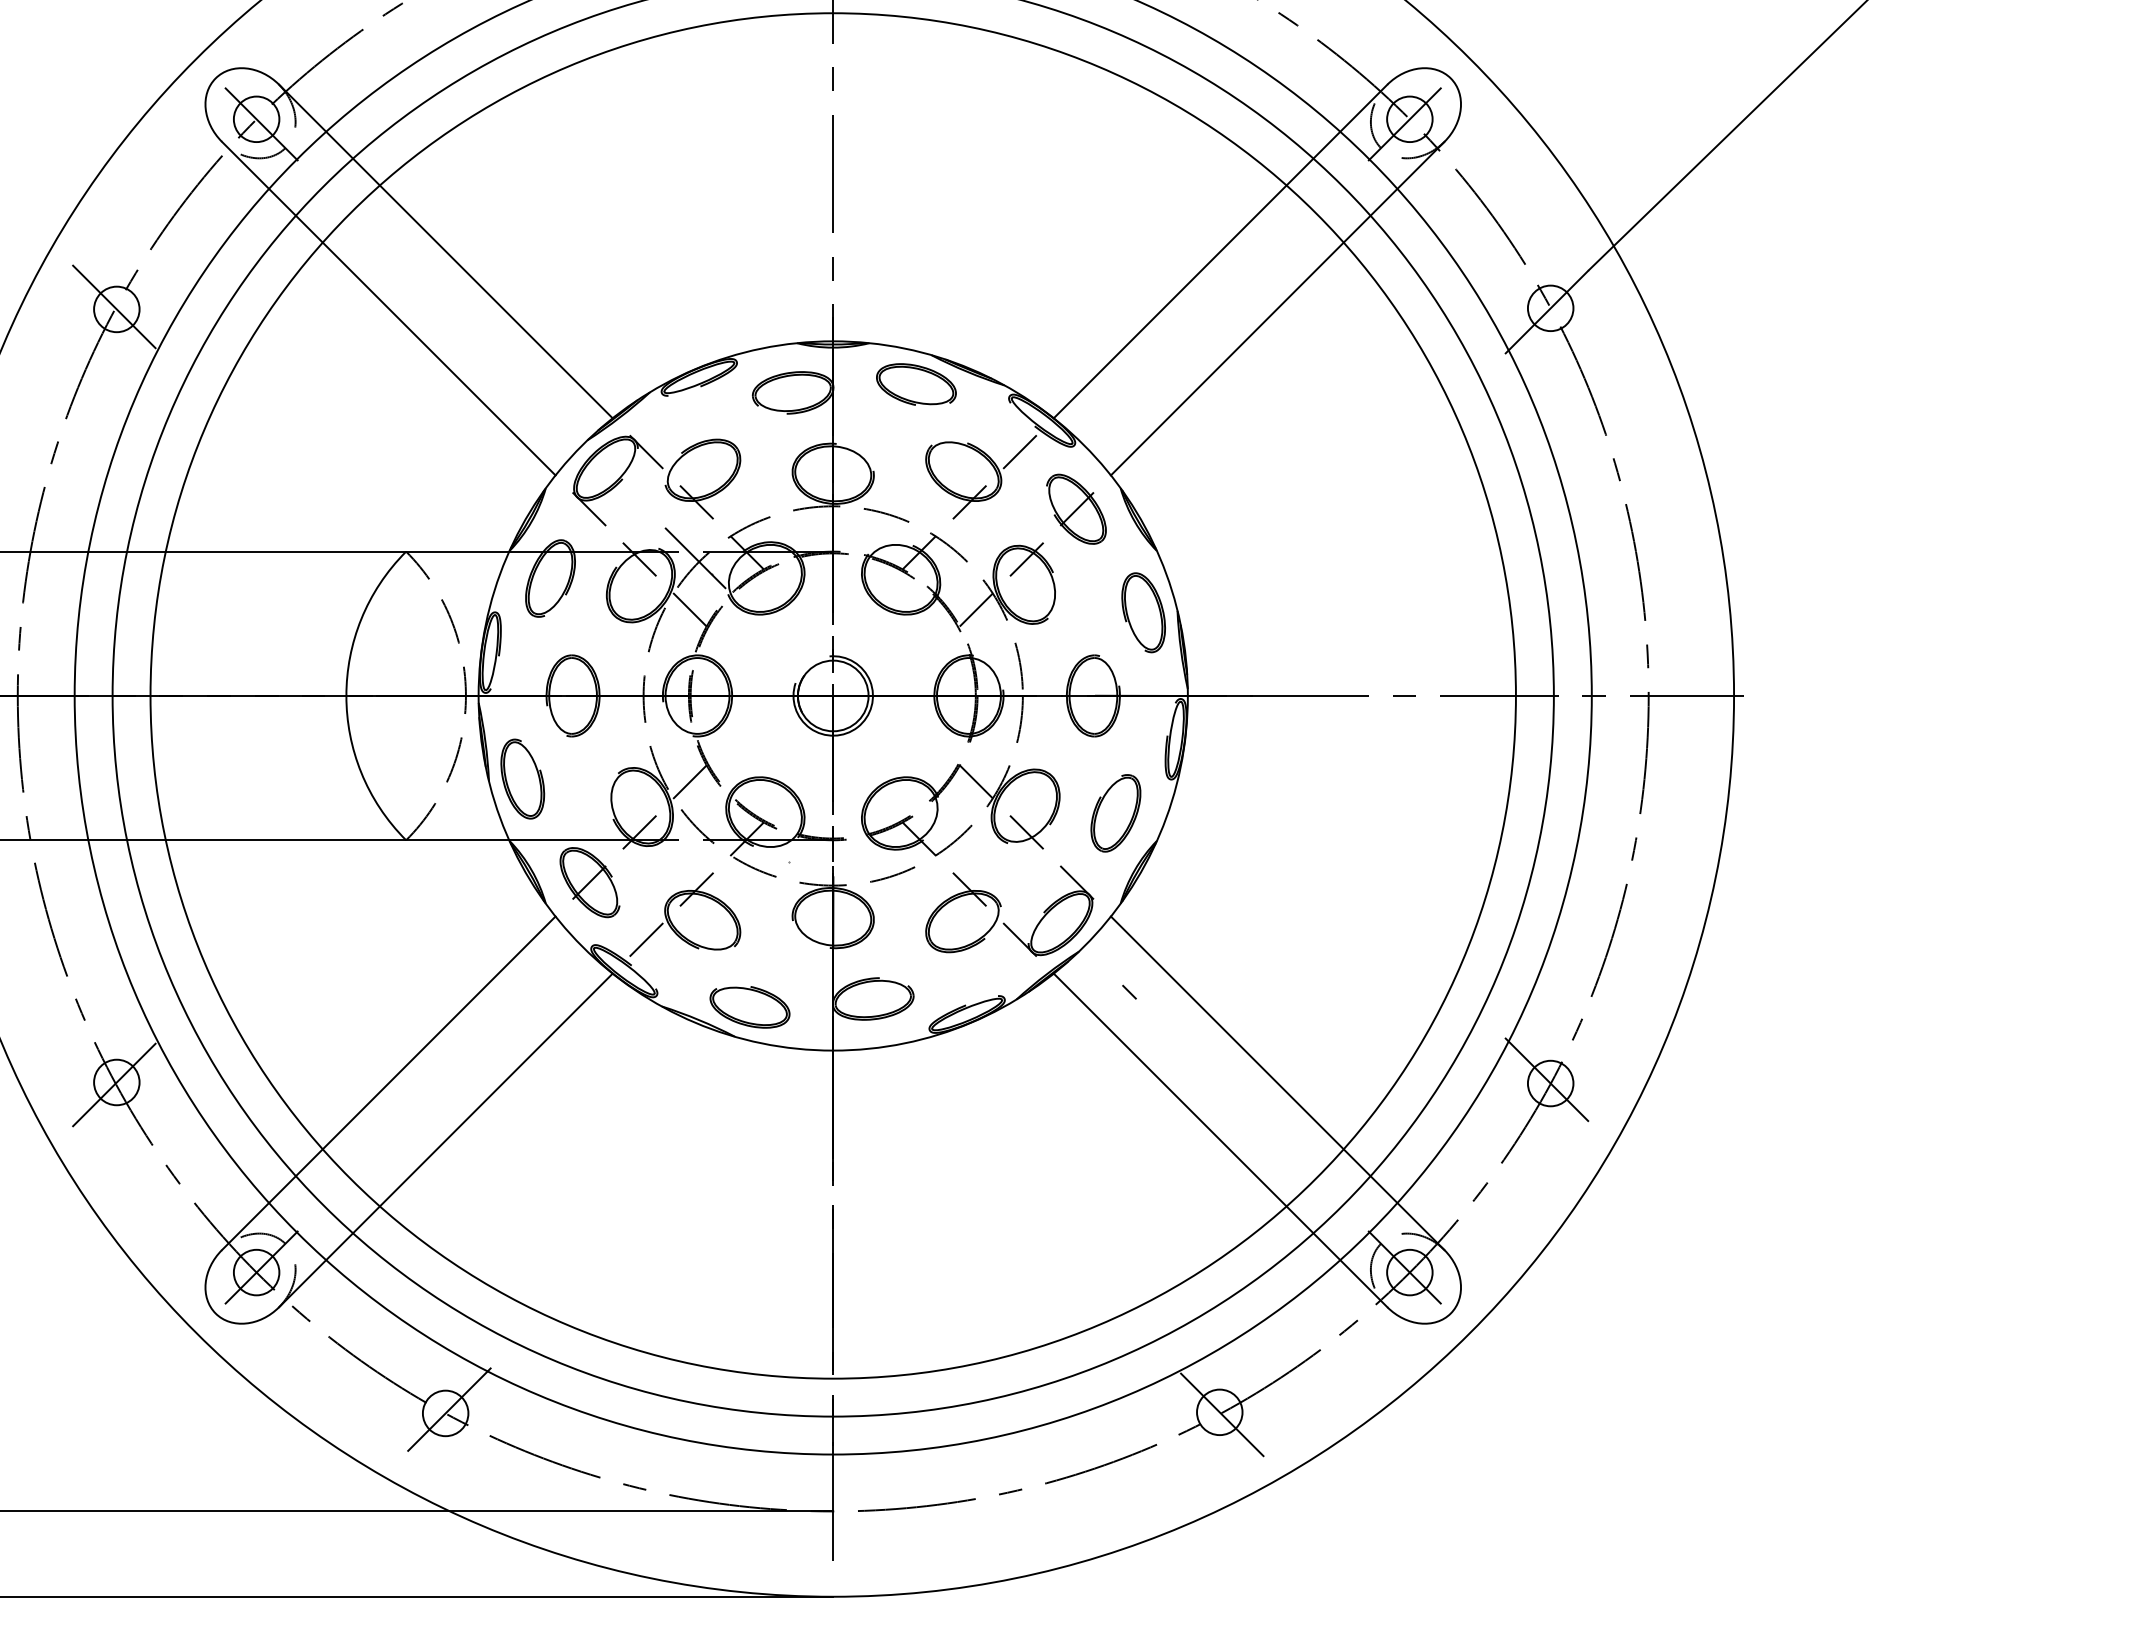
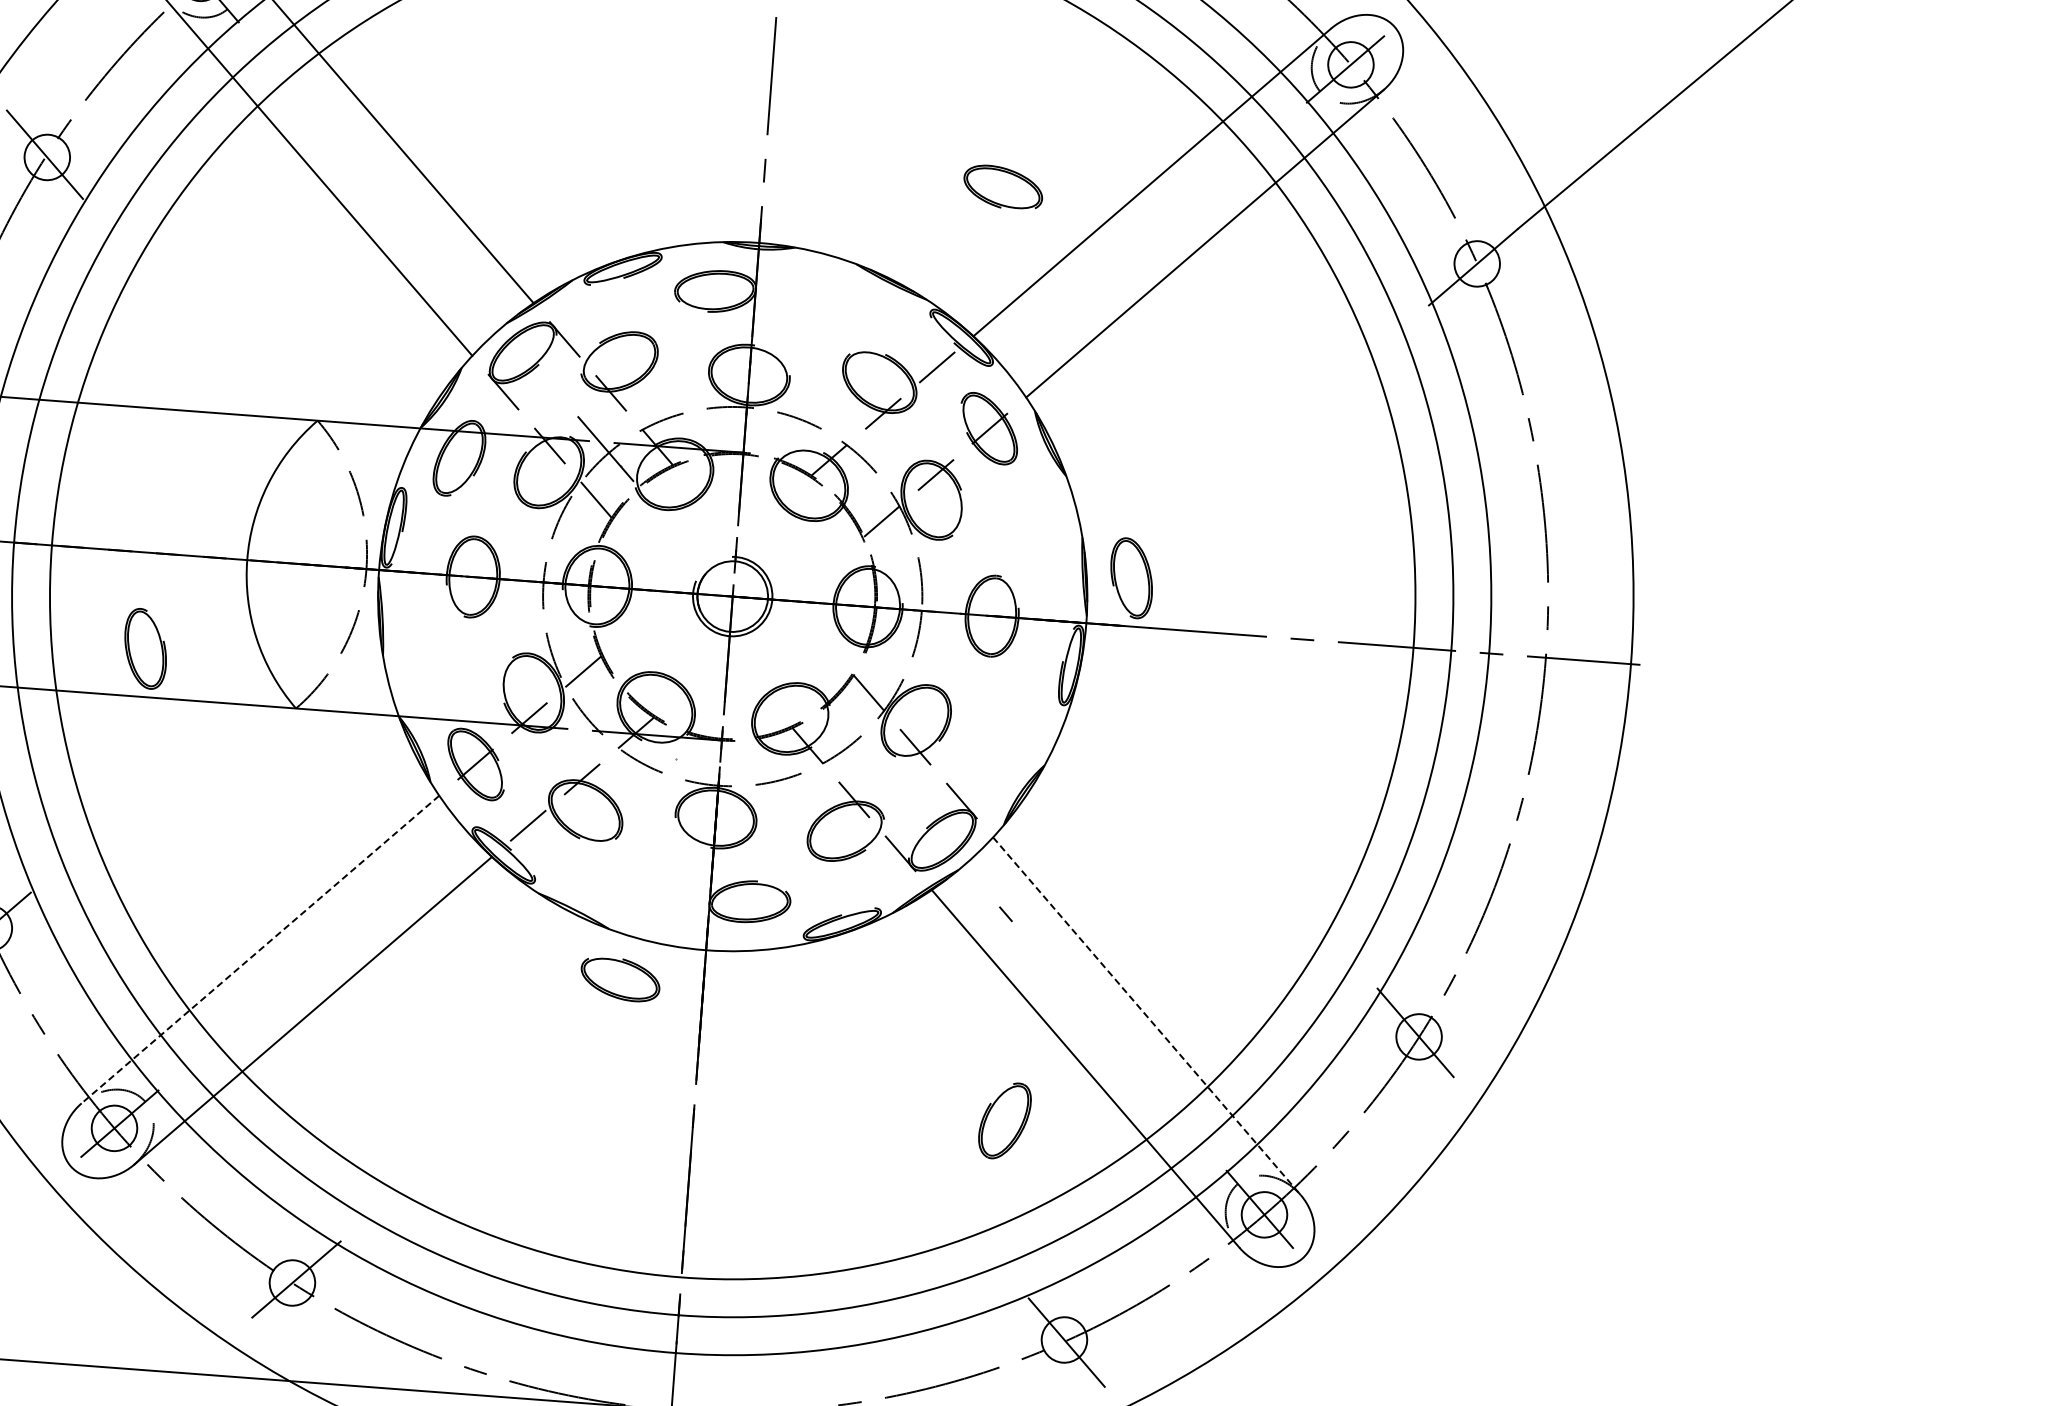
part: (916, 384) -> (1003, 187), moved
part: (1143, 612) -> (1131, 578), moved
part: (522, 778) -> (145, 648), moved
part: (1115, 813) -> (1004, 1121), moved
part: (749, 1007) -> (619, 979), moved
line: (388, 1083) -> (260, 949), solid -> dashed
line: (1277, 1083) -> (1146, 1016), solid -> dashed

